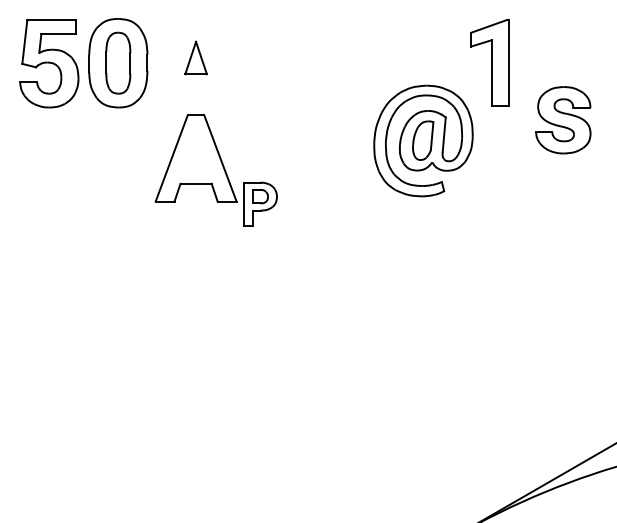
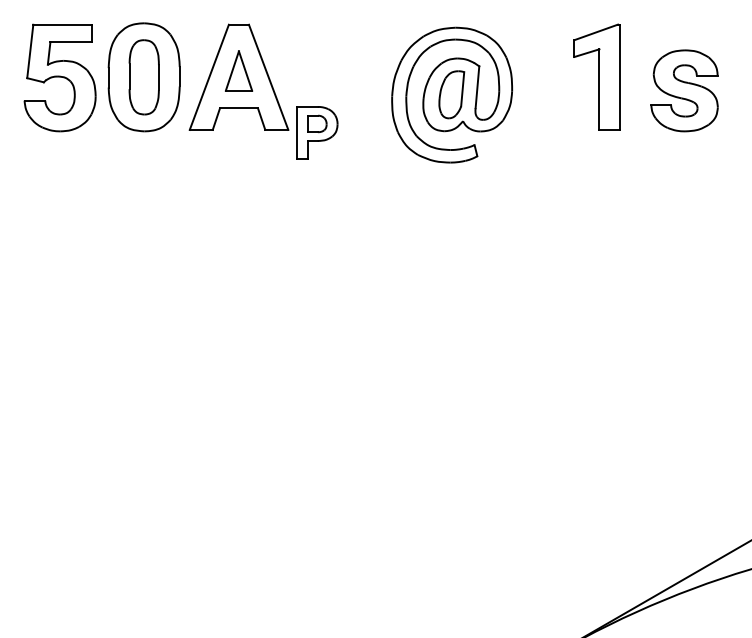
part: (563, 119) -> (684, 90), moved
part: (423, 140) -> (452, 94), moved
part: (216, 170) -> (263, 91), moved

